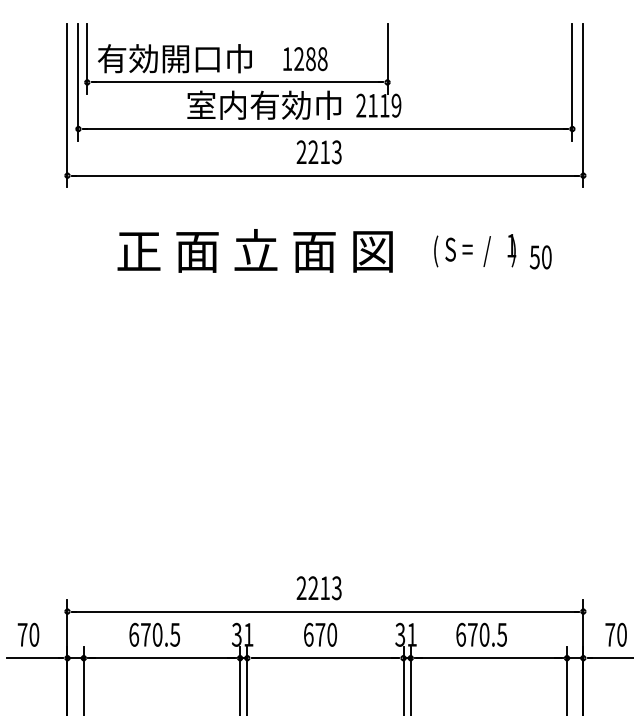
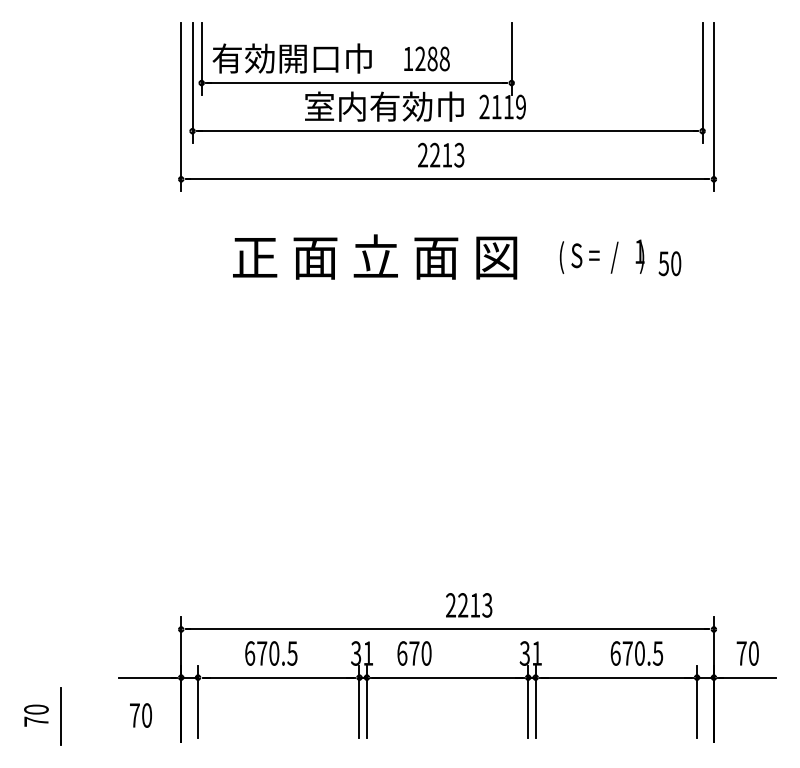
text: (319, 588) -> (469, 605), moved
text: (28, 634) -> (140, 715), moved
text: (320, 634) -> (414, 653), moved
text: (481, 634) -> (636, 653), moved

